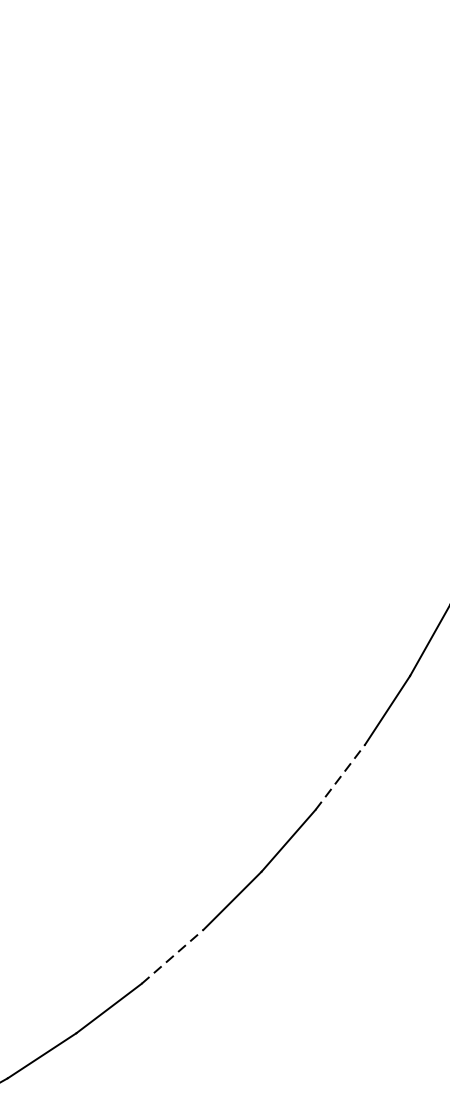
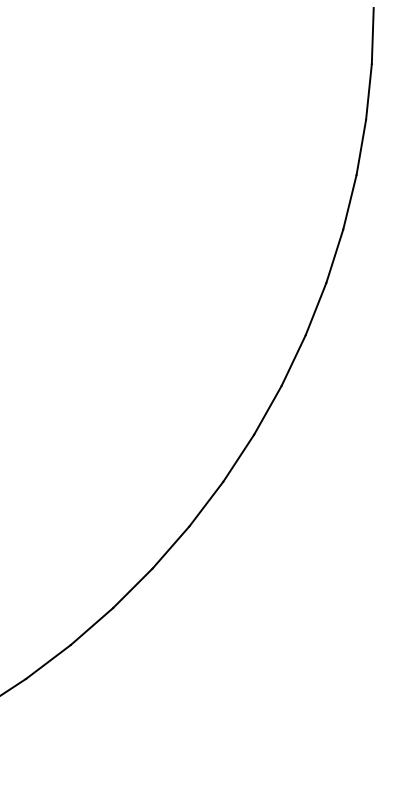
line: (340, 776) -> (206, 503), dashed -> solid
line: (173, 956) -> (92, 626), dashed -> solid

